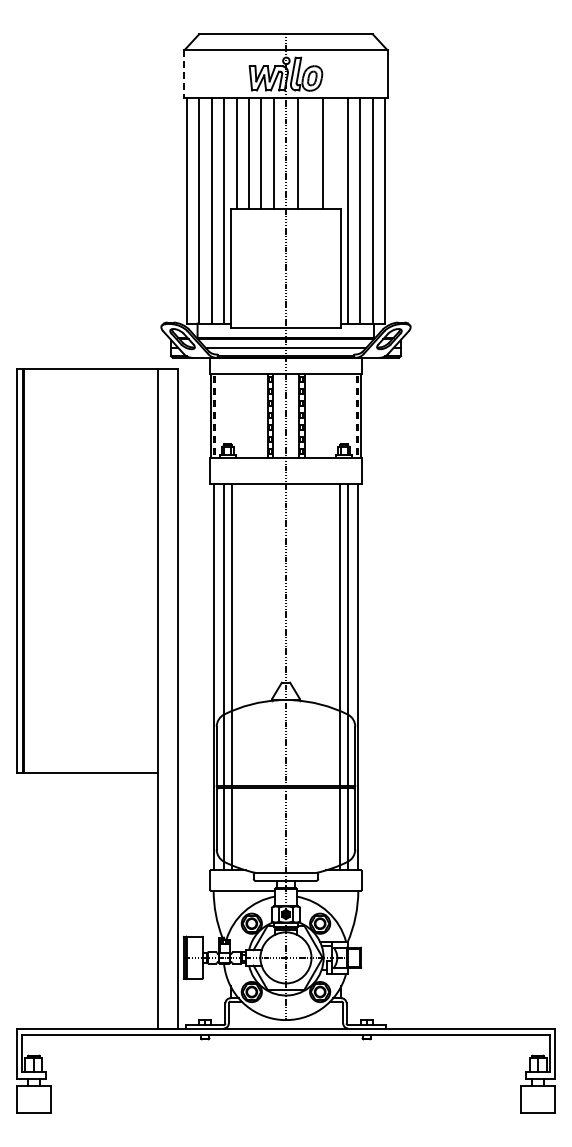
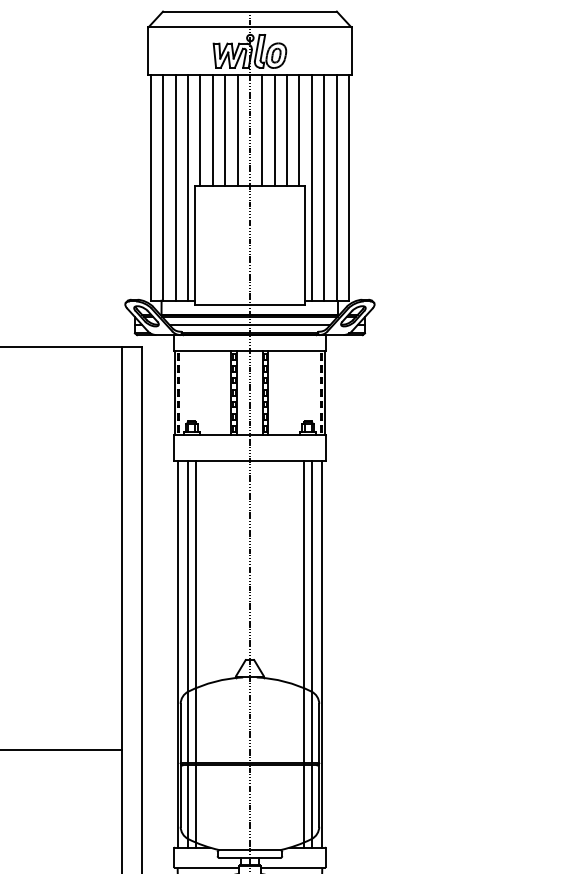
line: (184, 74) -> (148, 51), dashed -> solid
line: (310, 152) -> (274, 129), added
line: (335, 152) -> (299, 129), added

